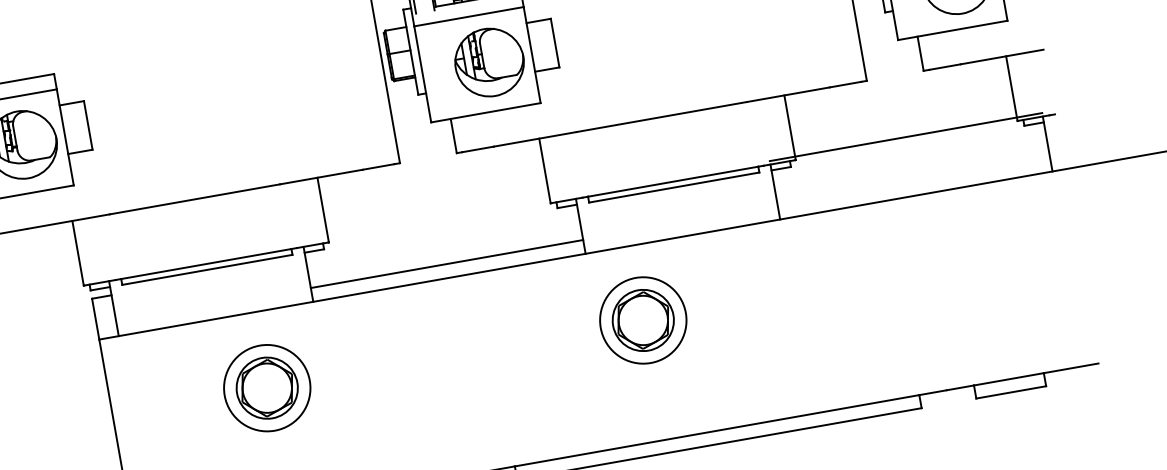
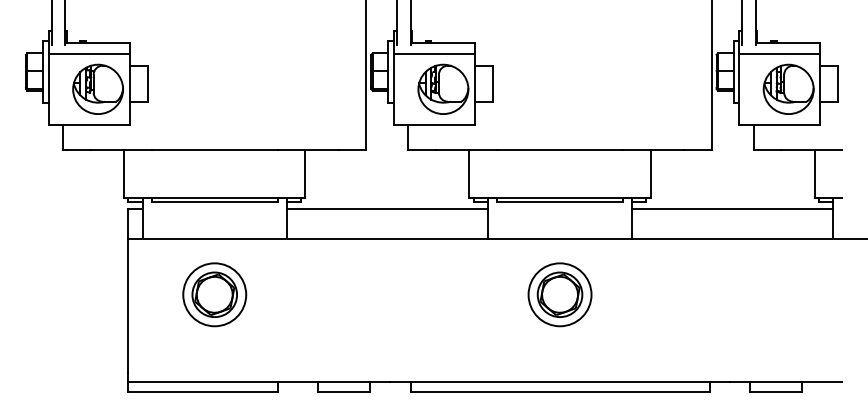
line: (905, 137) -> (732, 208), moved
line: (447, 264) -> (387, 208), moved
part: (642, 320) -> (559, 294), moved
part: (266, 387) -> (214, 294), moved

